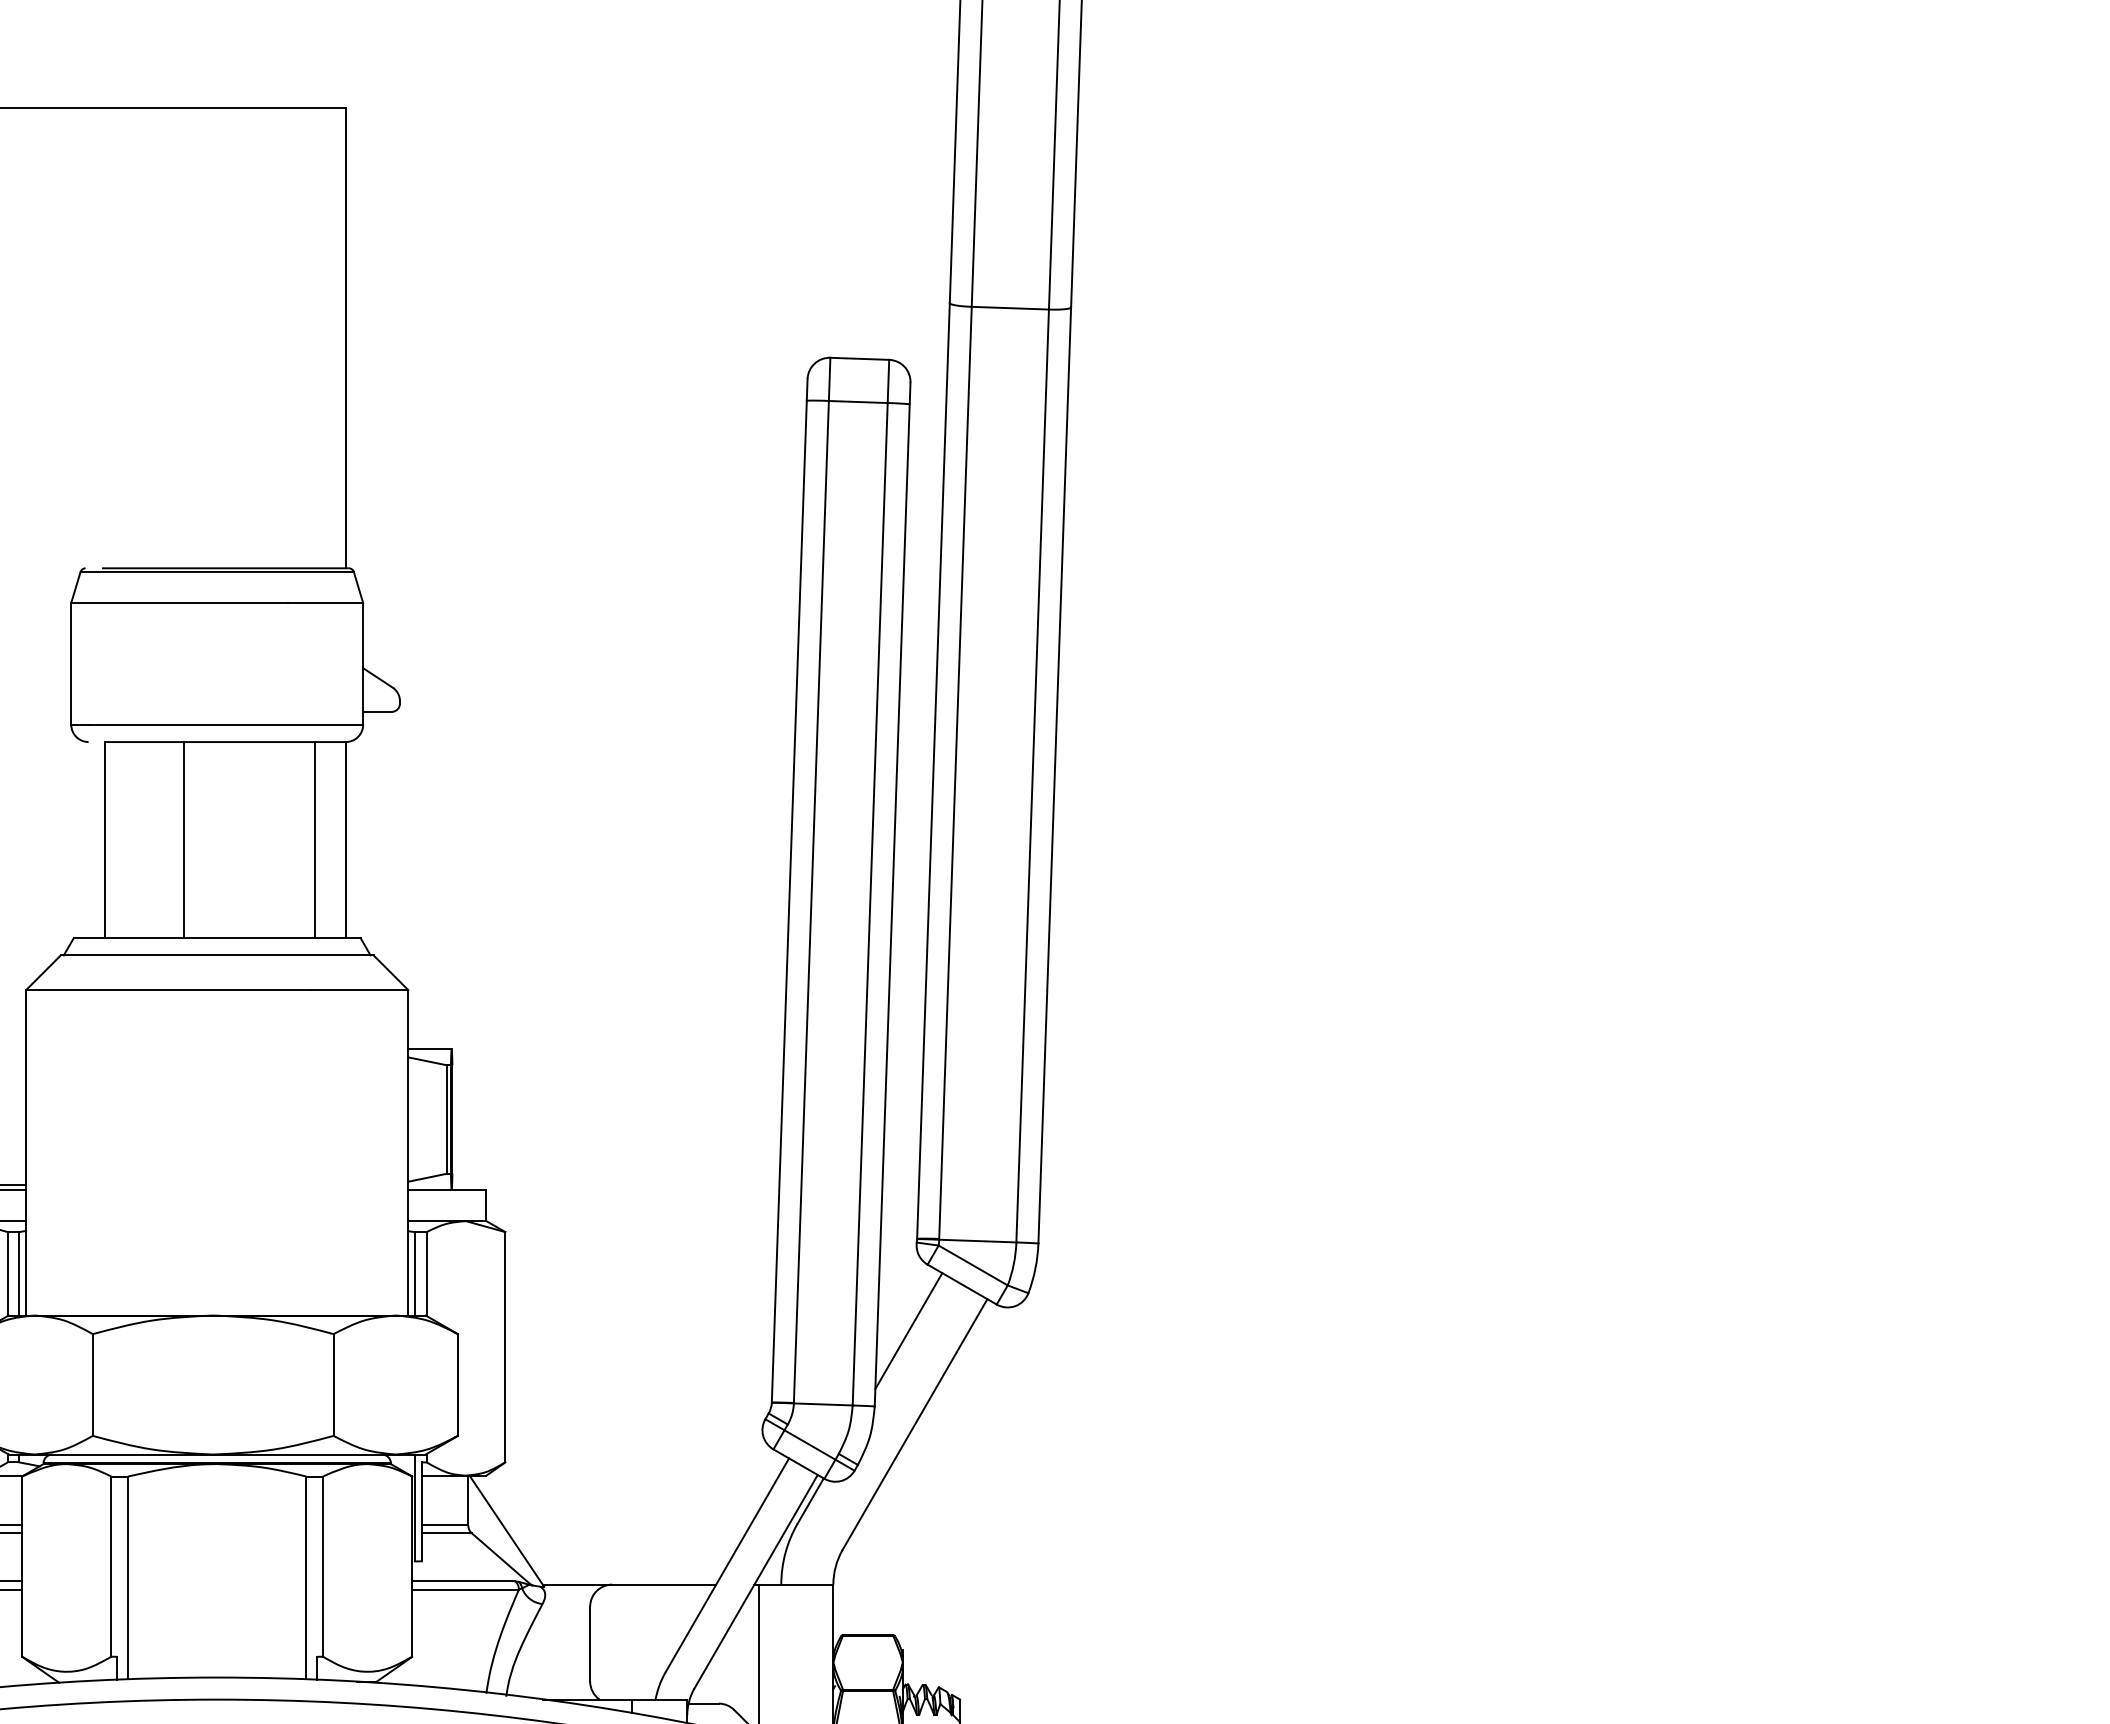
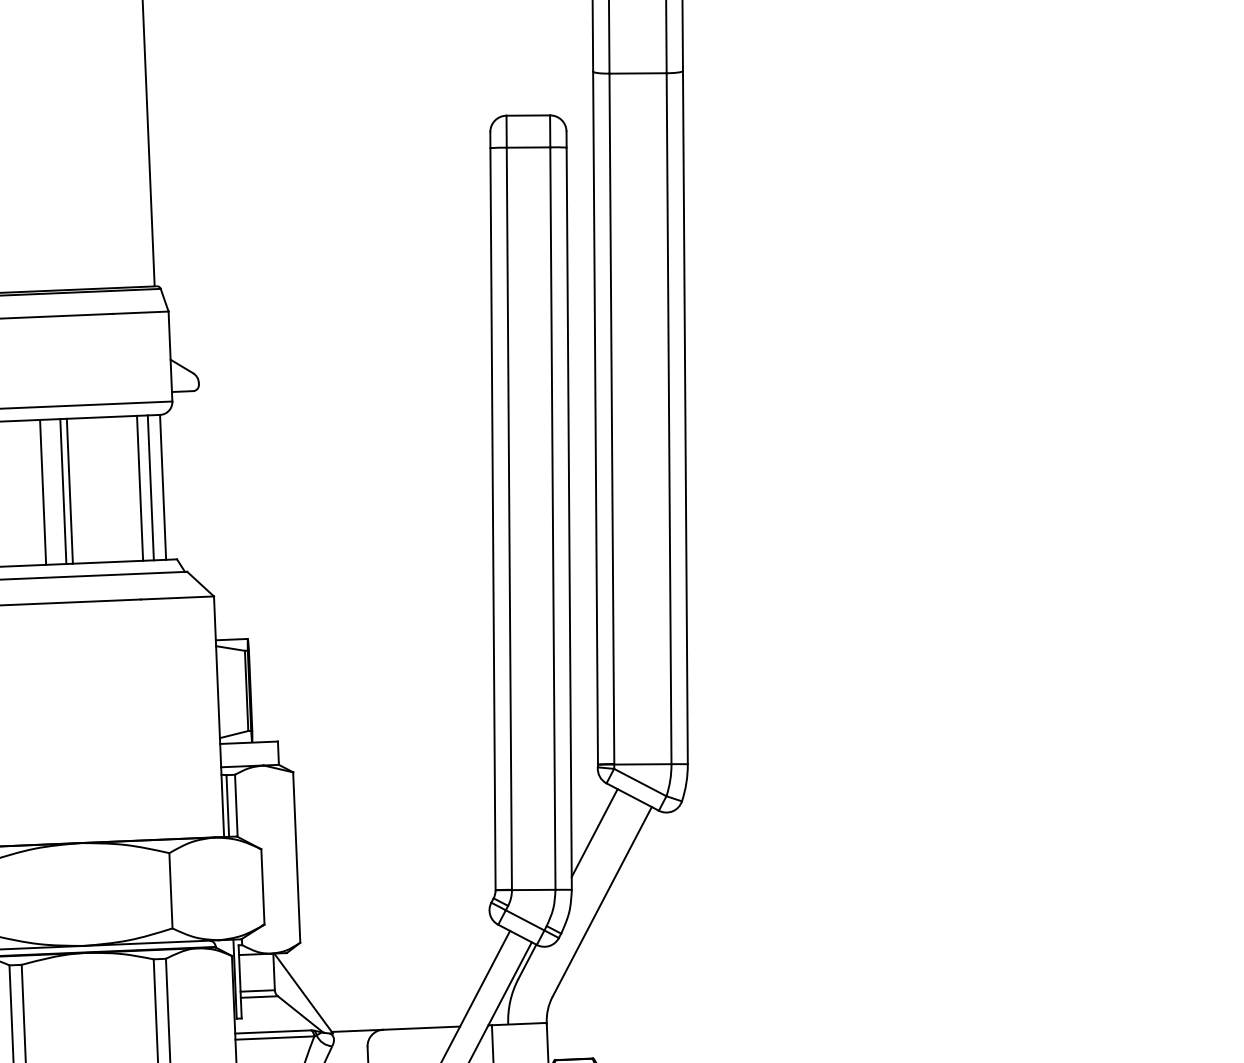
line: (210, 840) -> (63, 491), added
line: (219, 840) -> (69, 491), added
line: (329, 840) -> (151, 488), added

